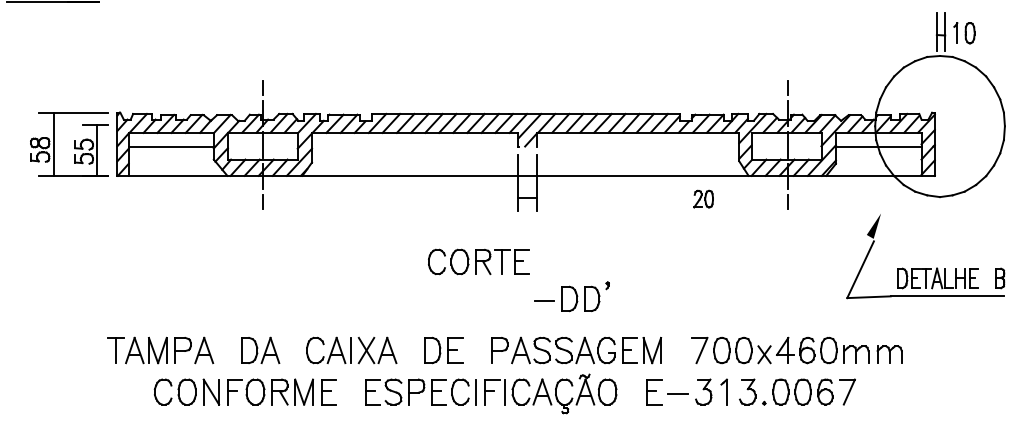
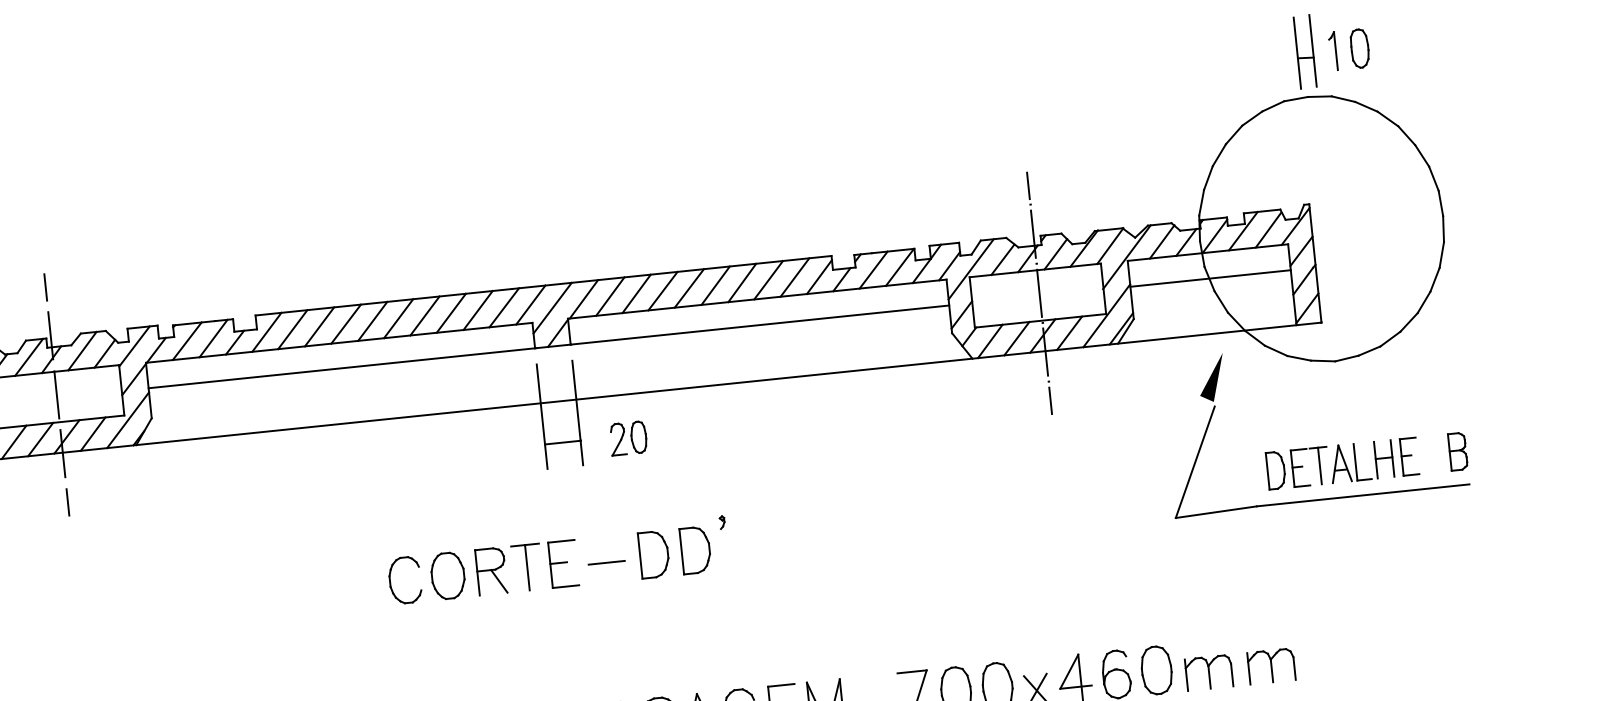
line: (525, 146) -> (548, 346), added
part: (703, 198) -> (628, 437), moved
part: (925, 268) -> (1316, 447), moved
part: (571, 296) -> (656, 549), moved

